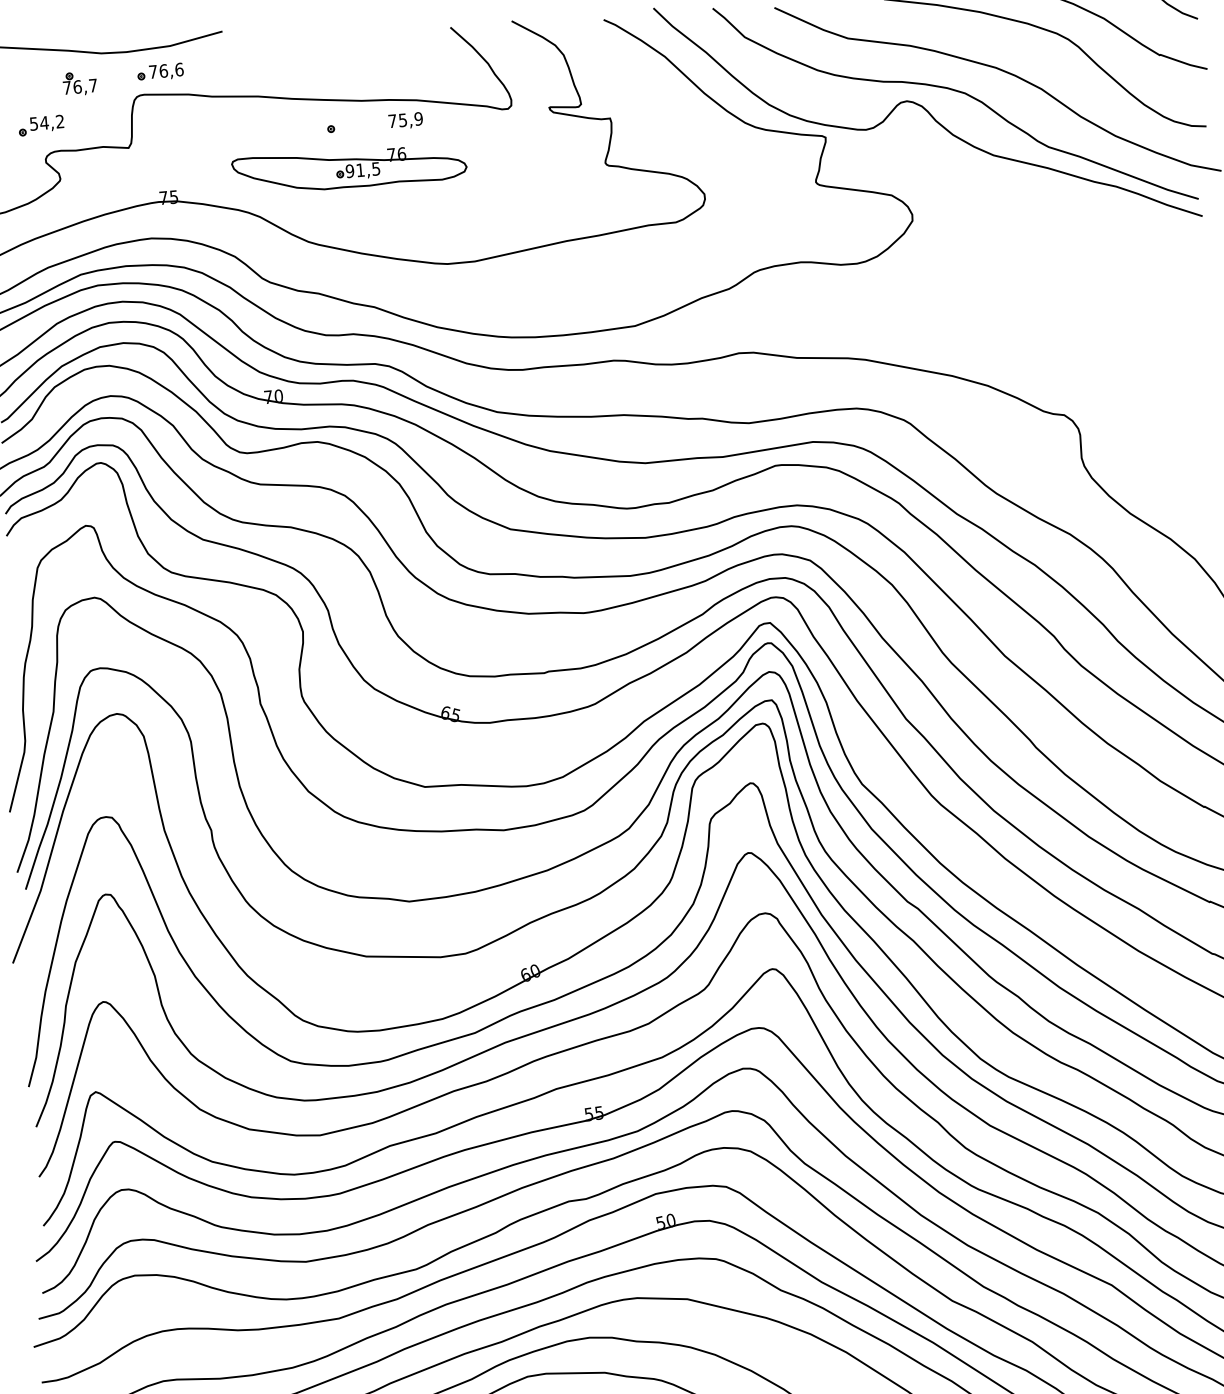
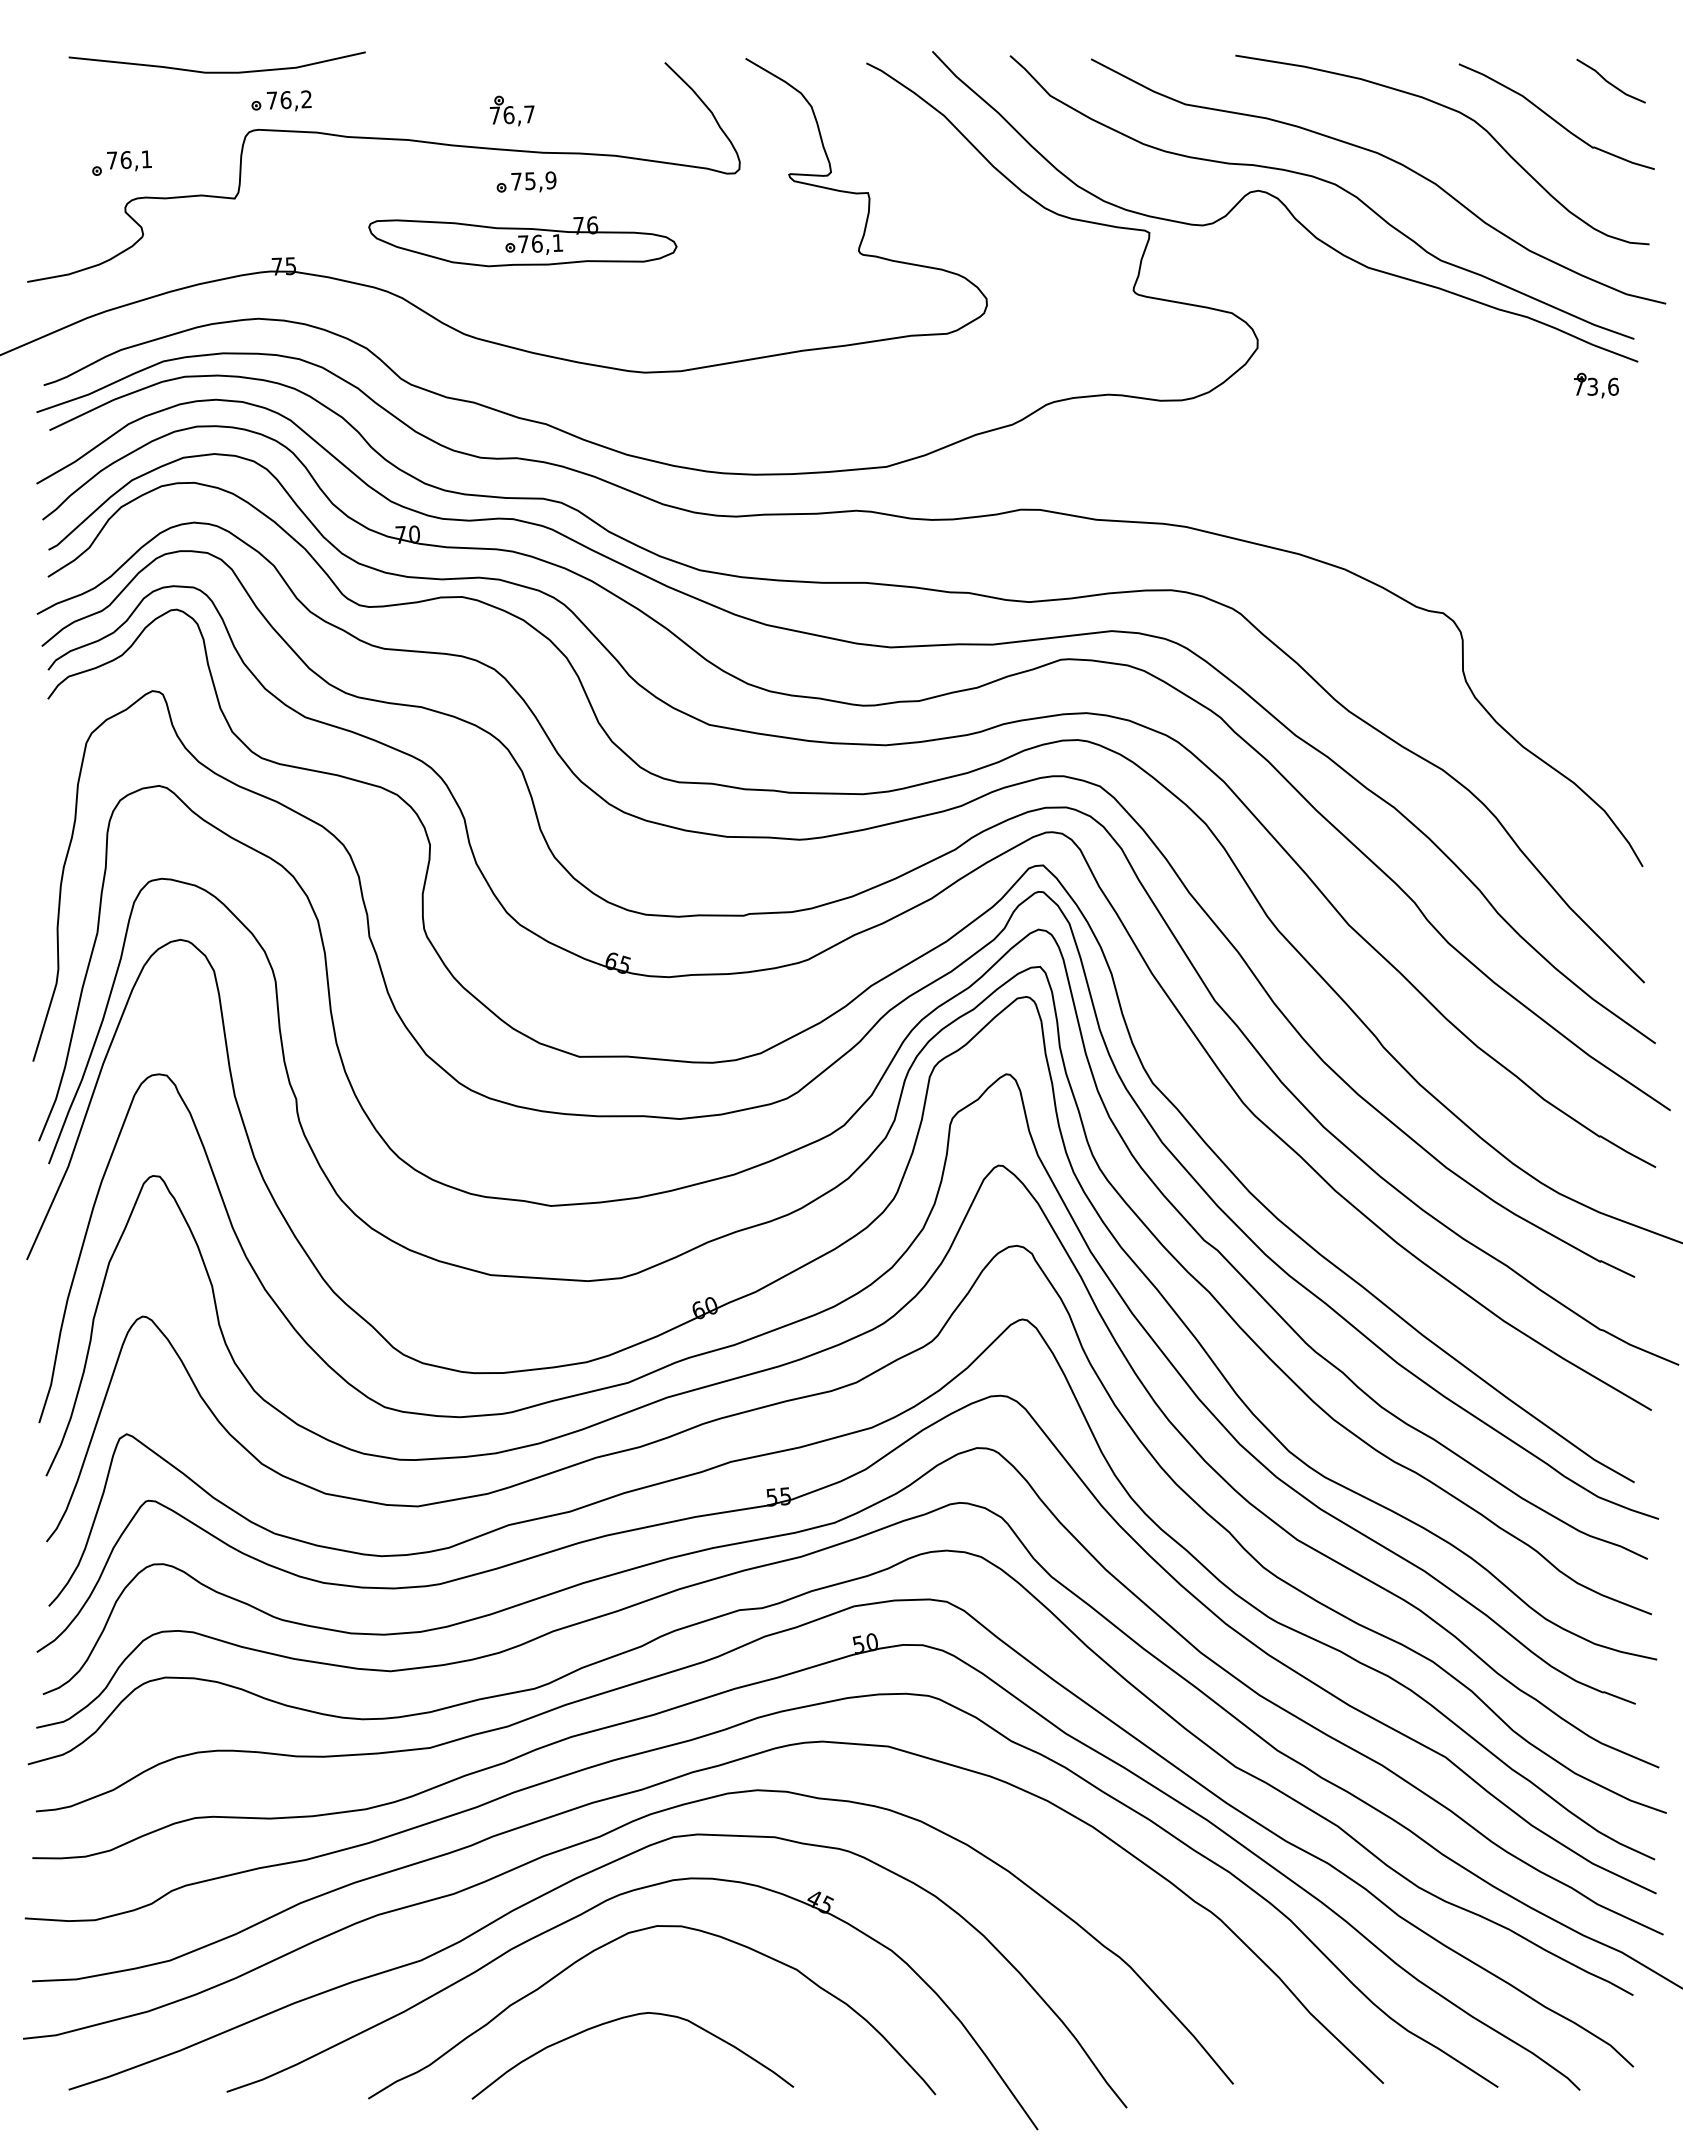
text: (179, 69) -> (306, 99), 76,6 -> 76,2
part: (79, 83) -> (511, 110), moved
text: (405, 120) -> (533, 181), moved
text: (47, 122) -> (129, 159), 54,2 -> 76,1
text: (363, 169) -> (540, 243), 91,5 -> 76,1
part: (1171, 235) -> (1596, 385), added

